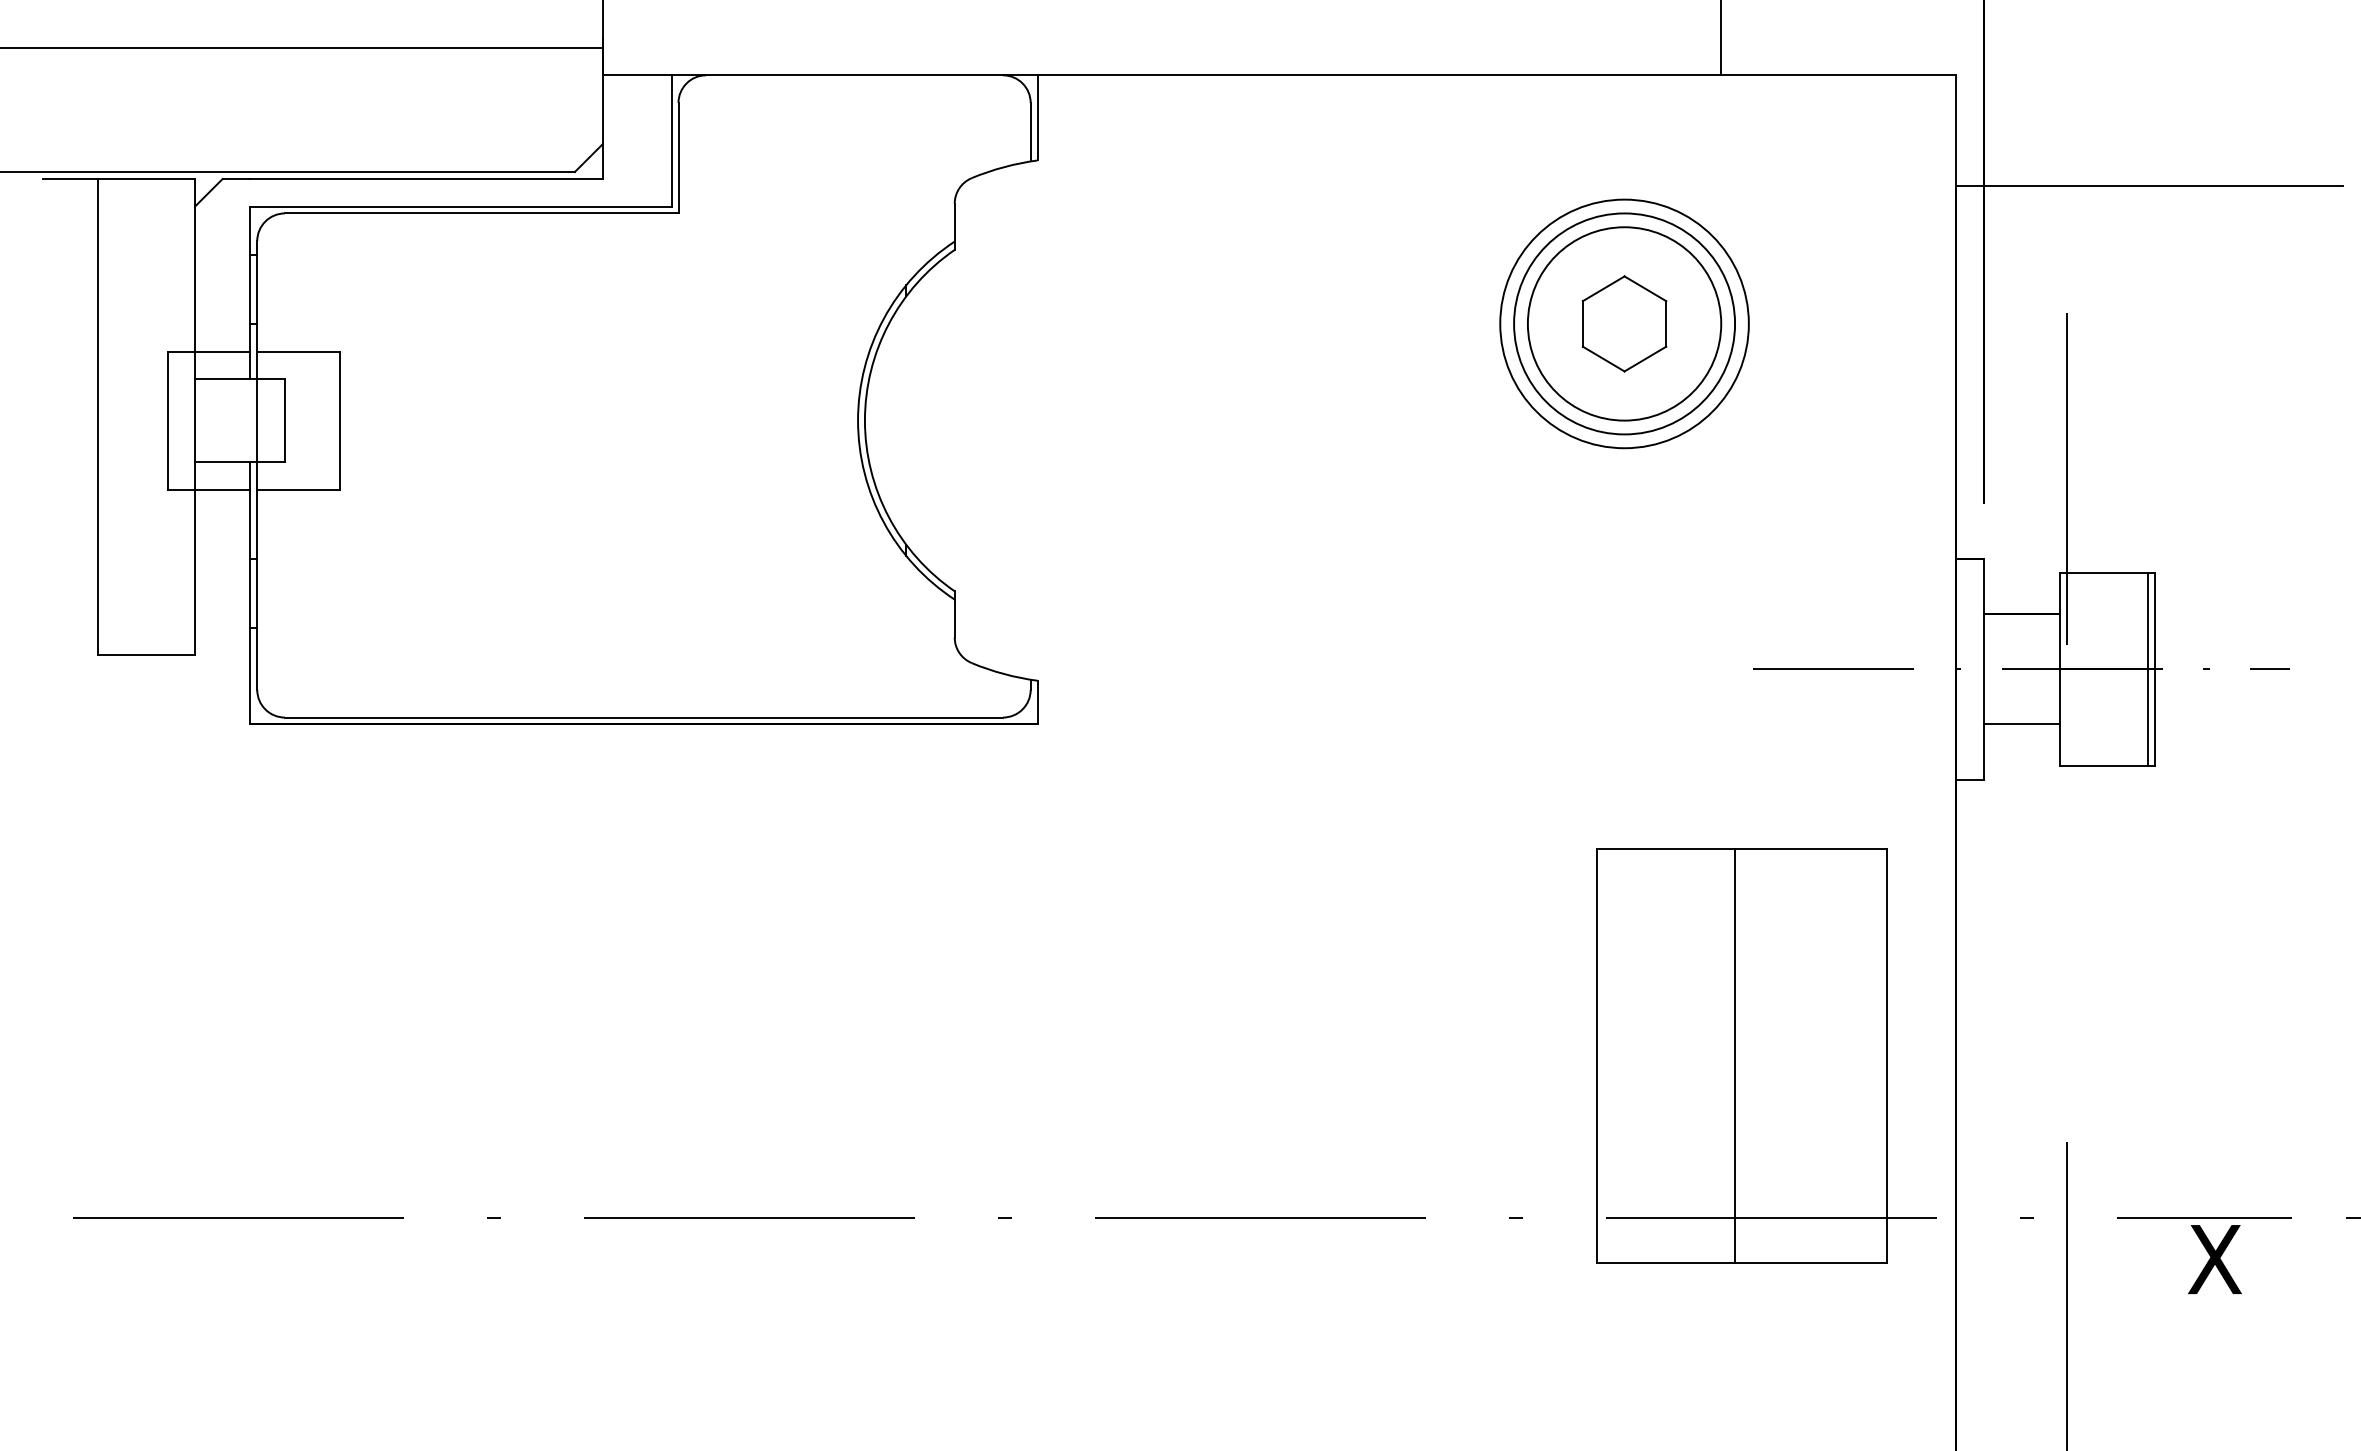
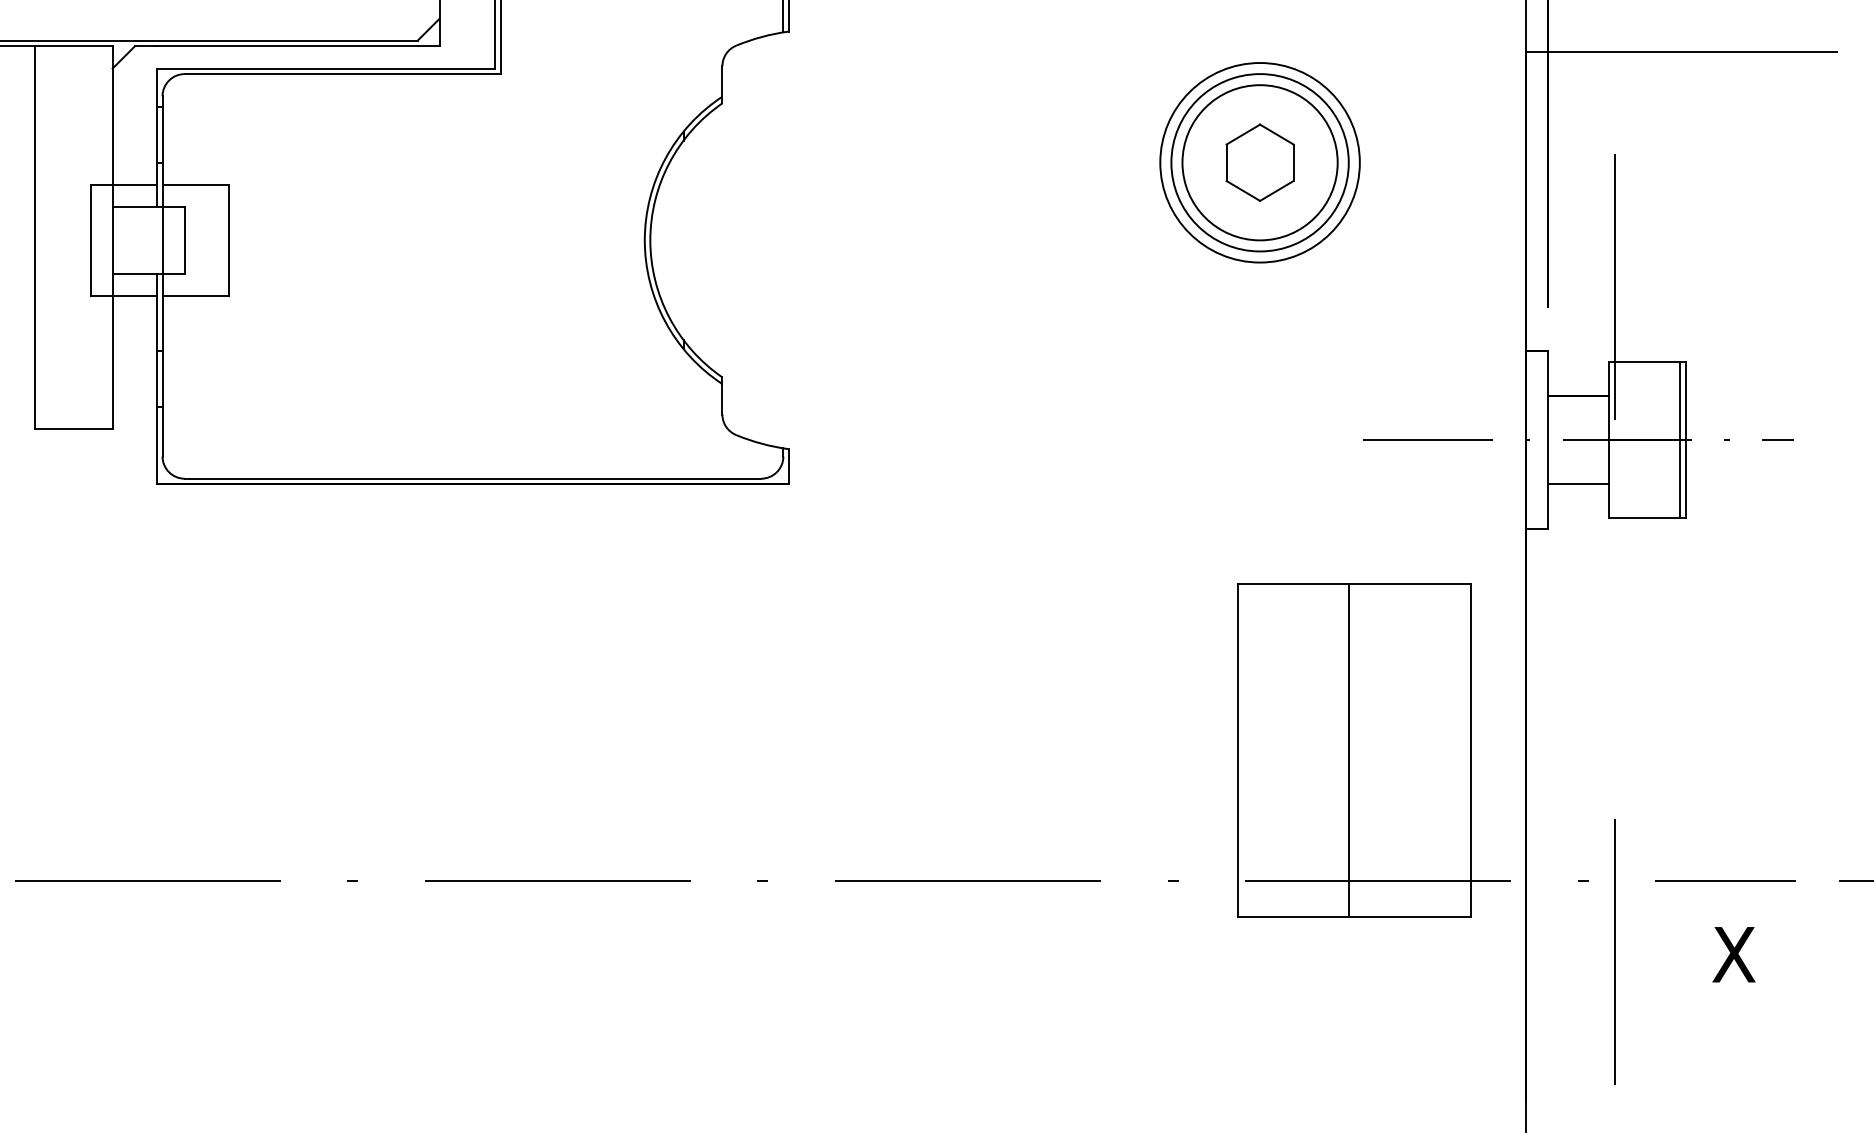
text: (2214, 1259) -> (1733, 954), moved

